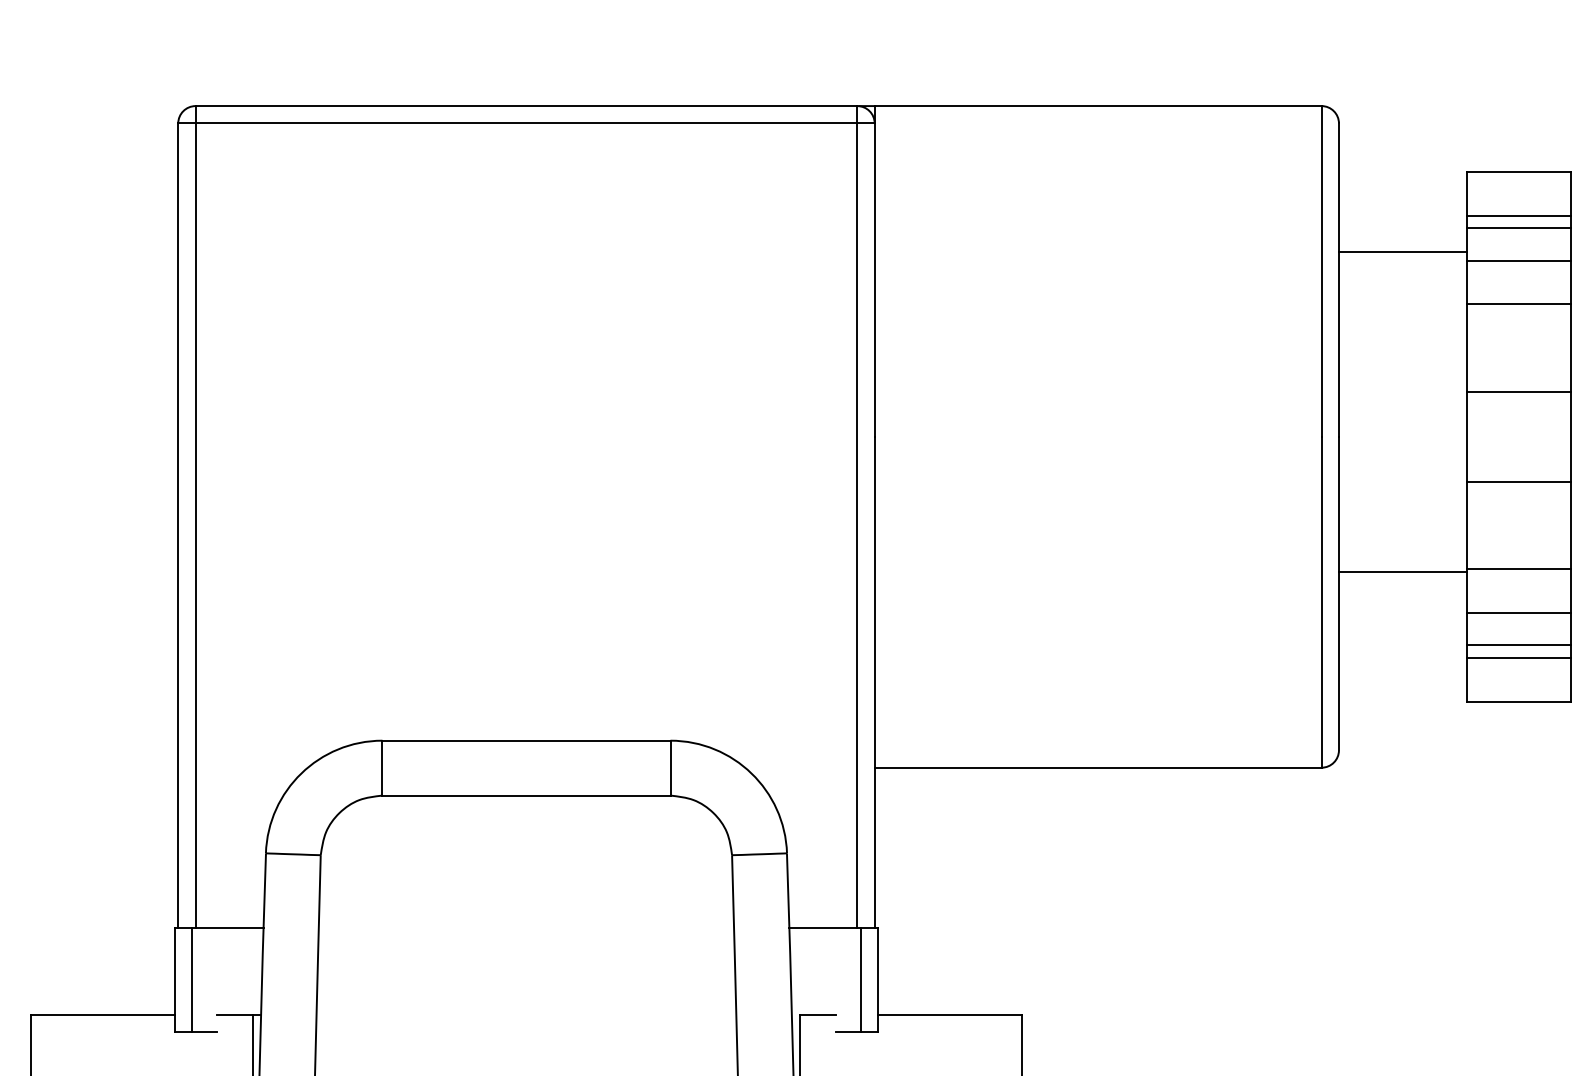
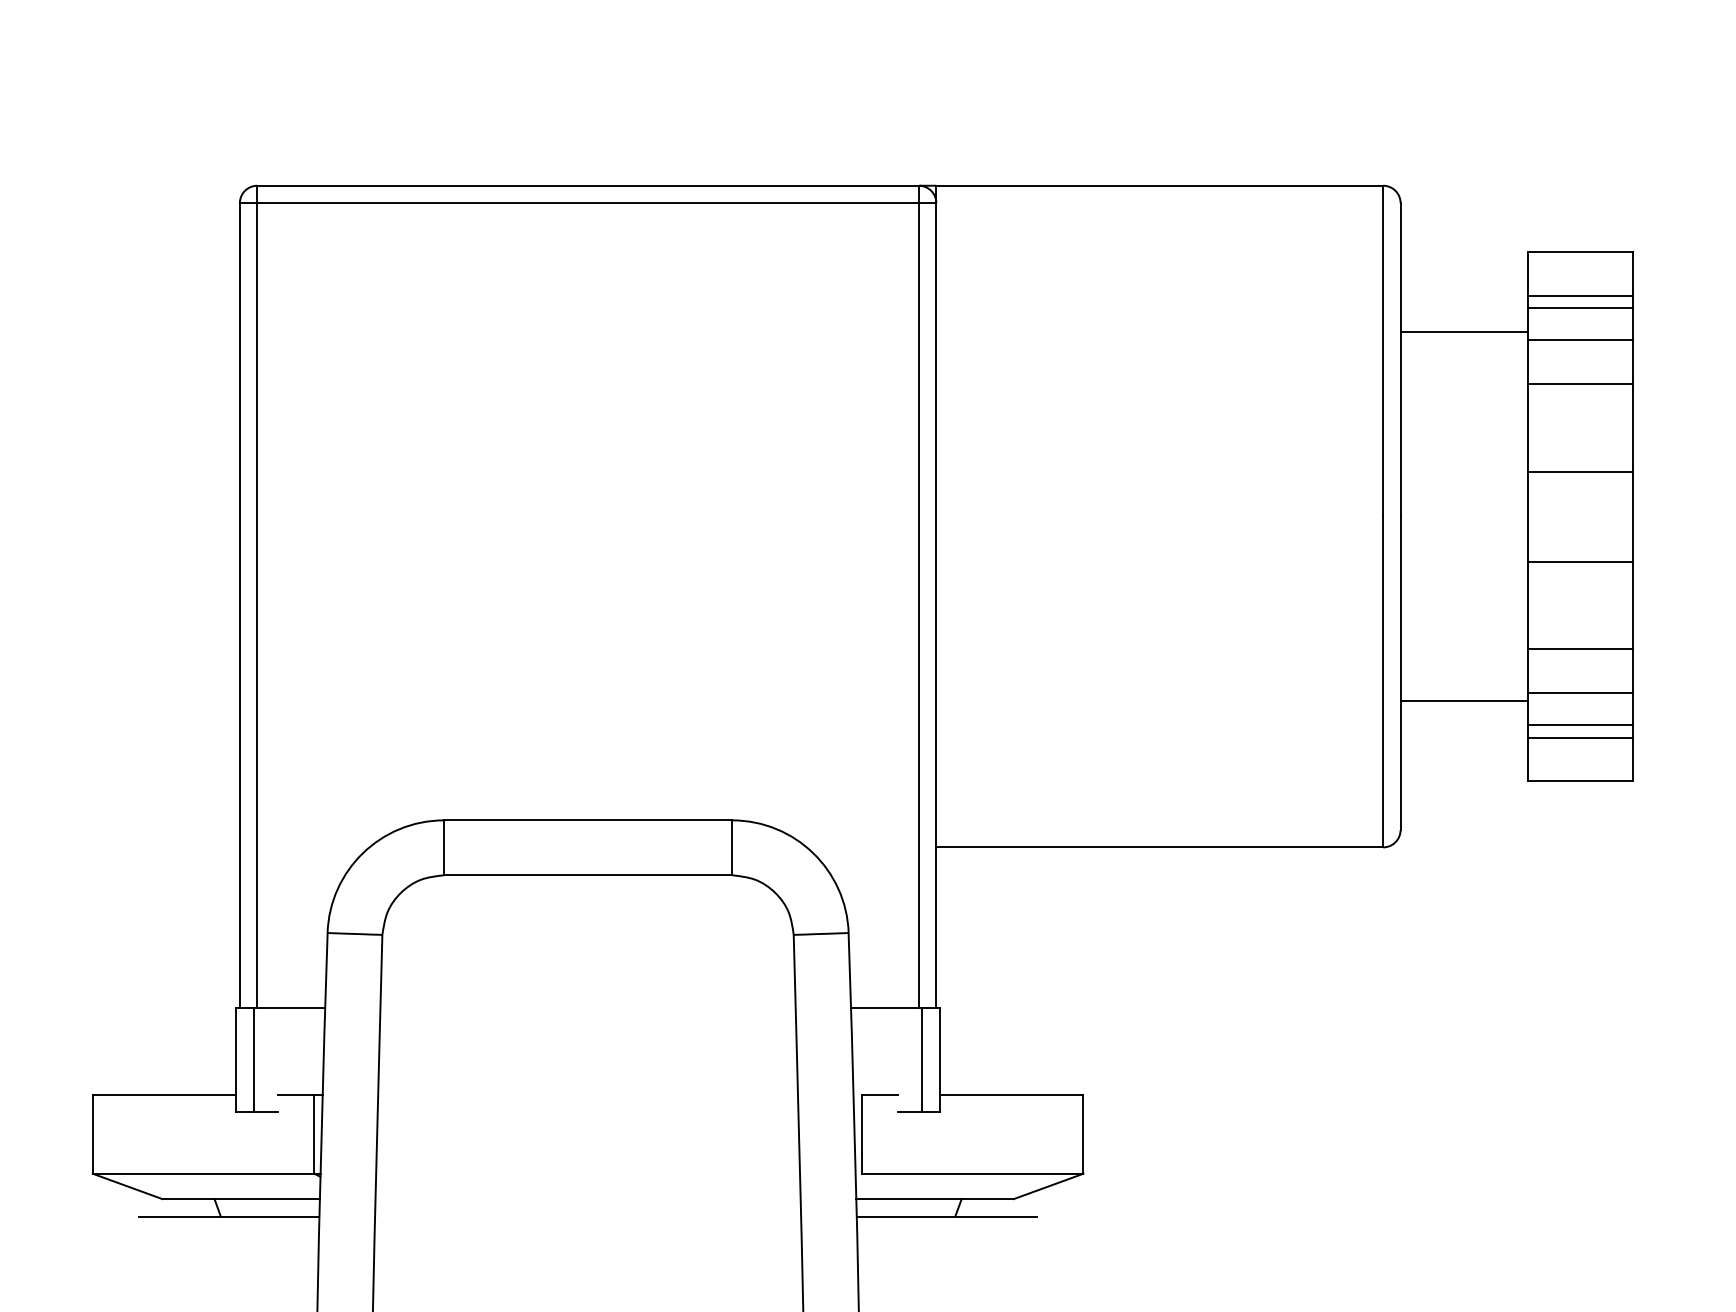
line: (1402, 572) -> (1464, 701), moved

